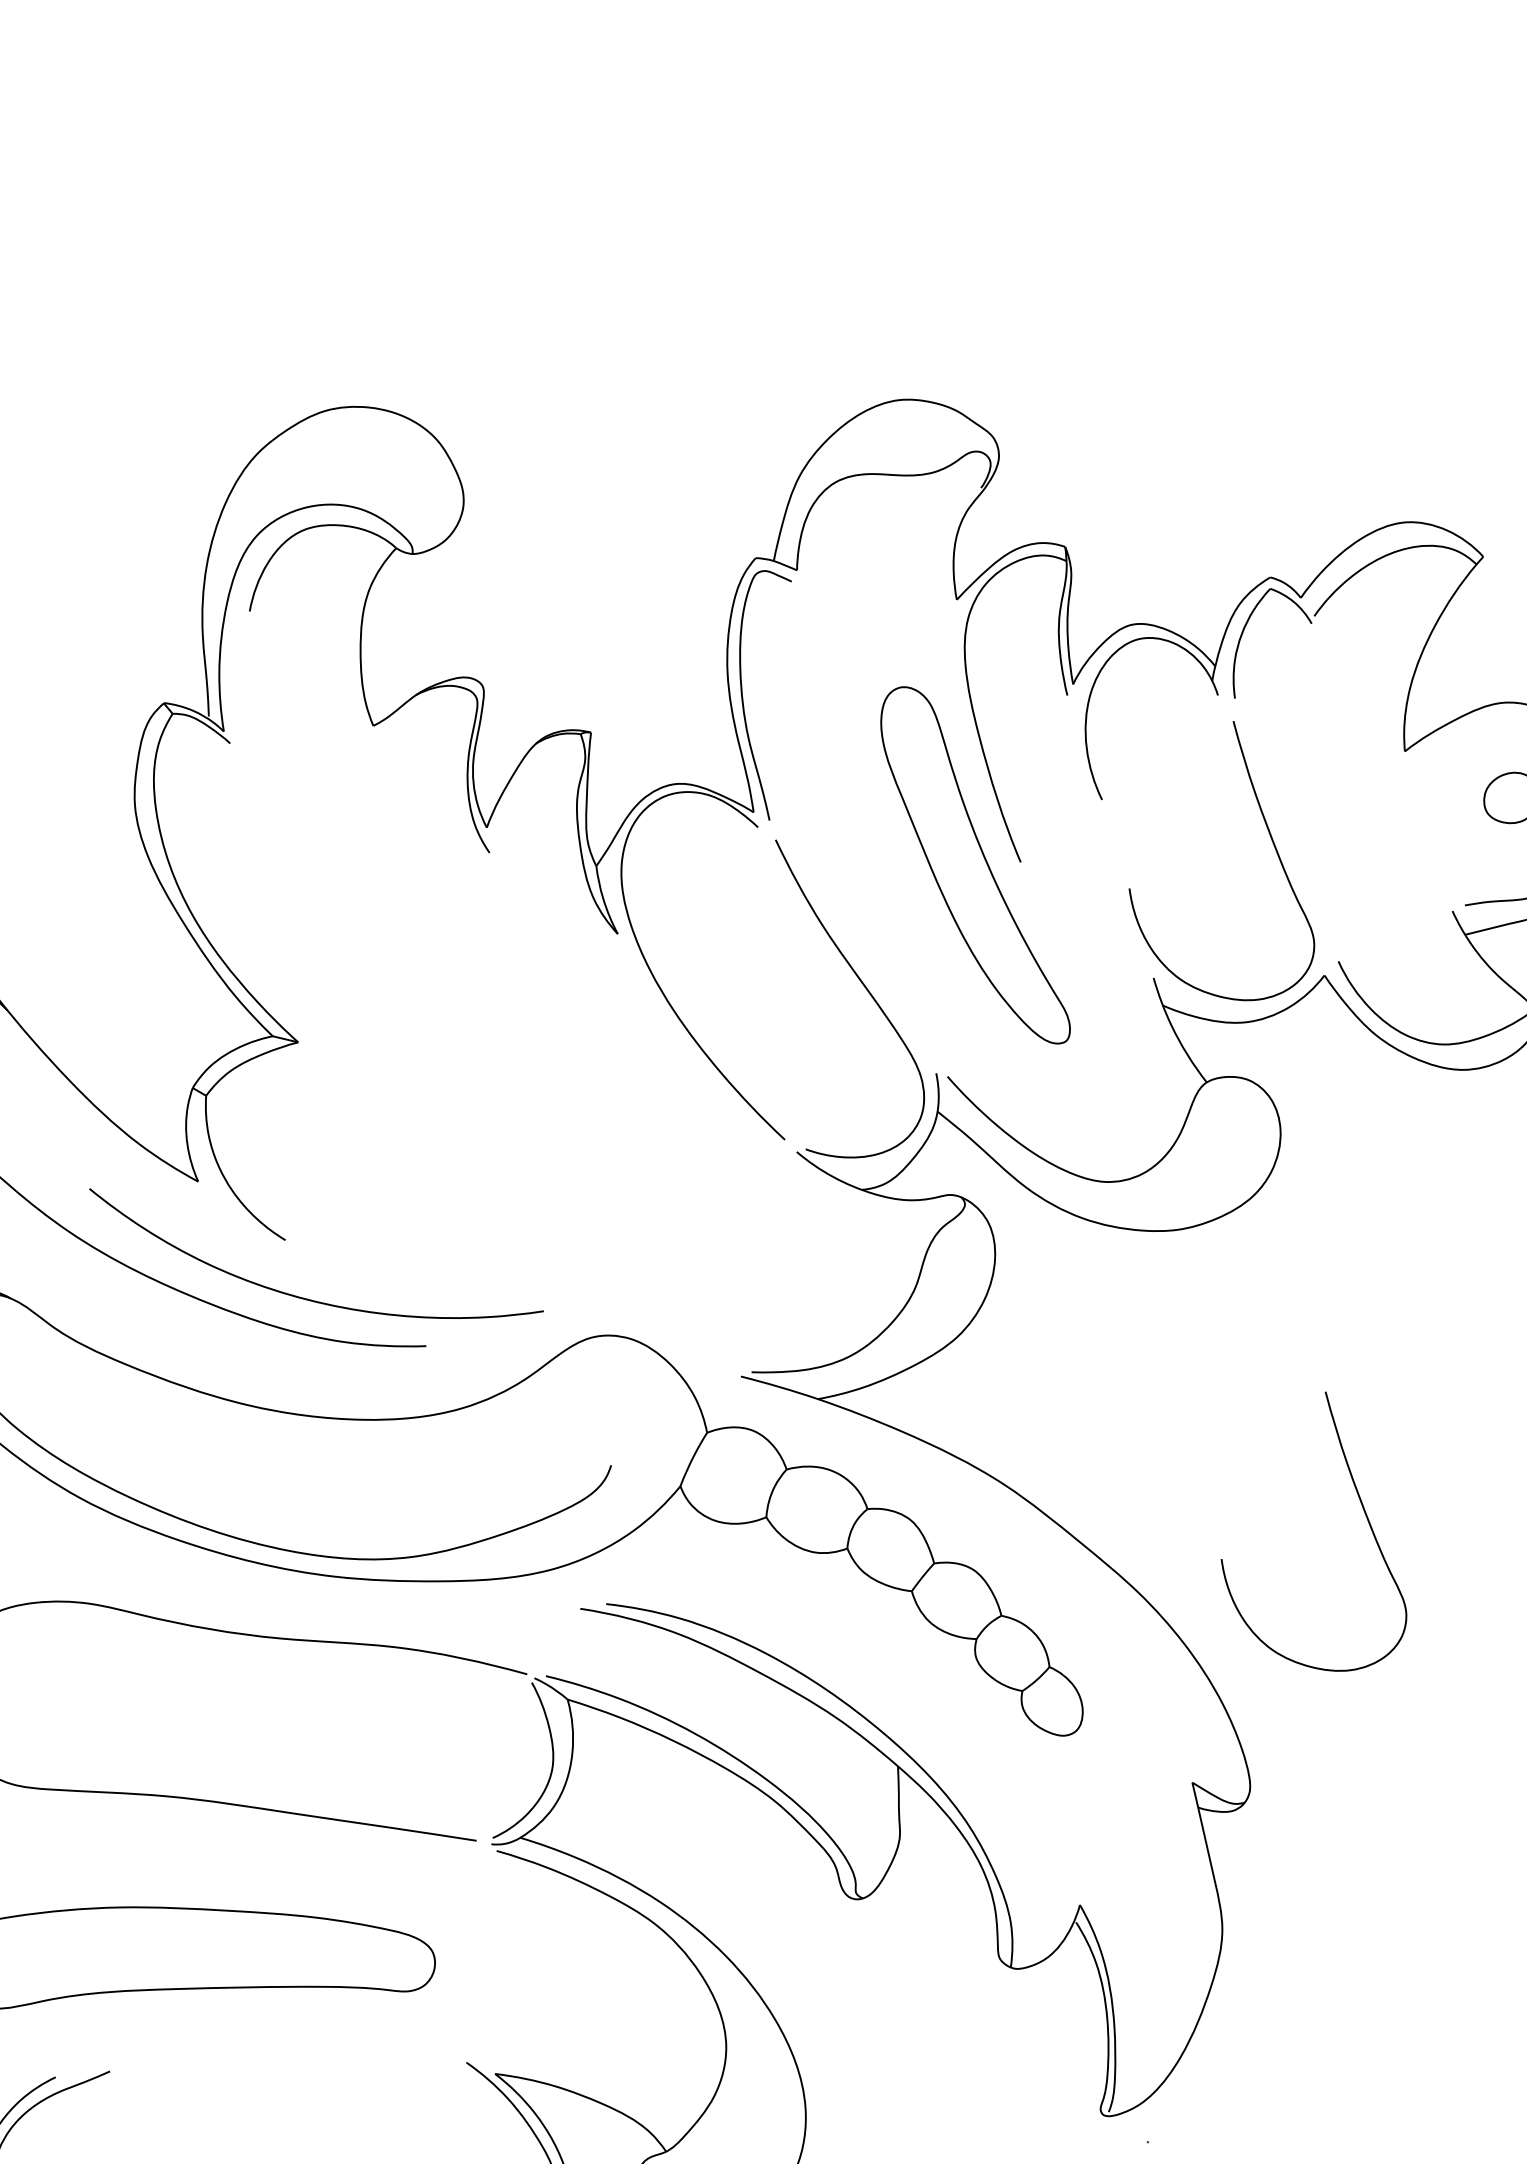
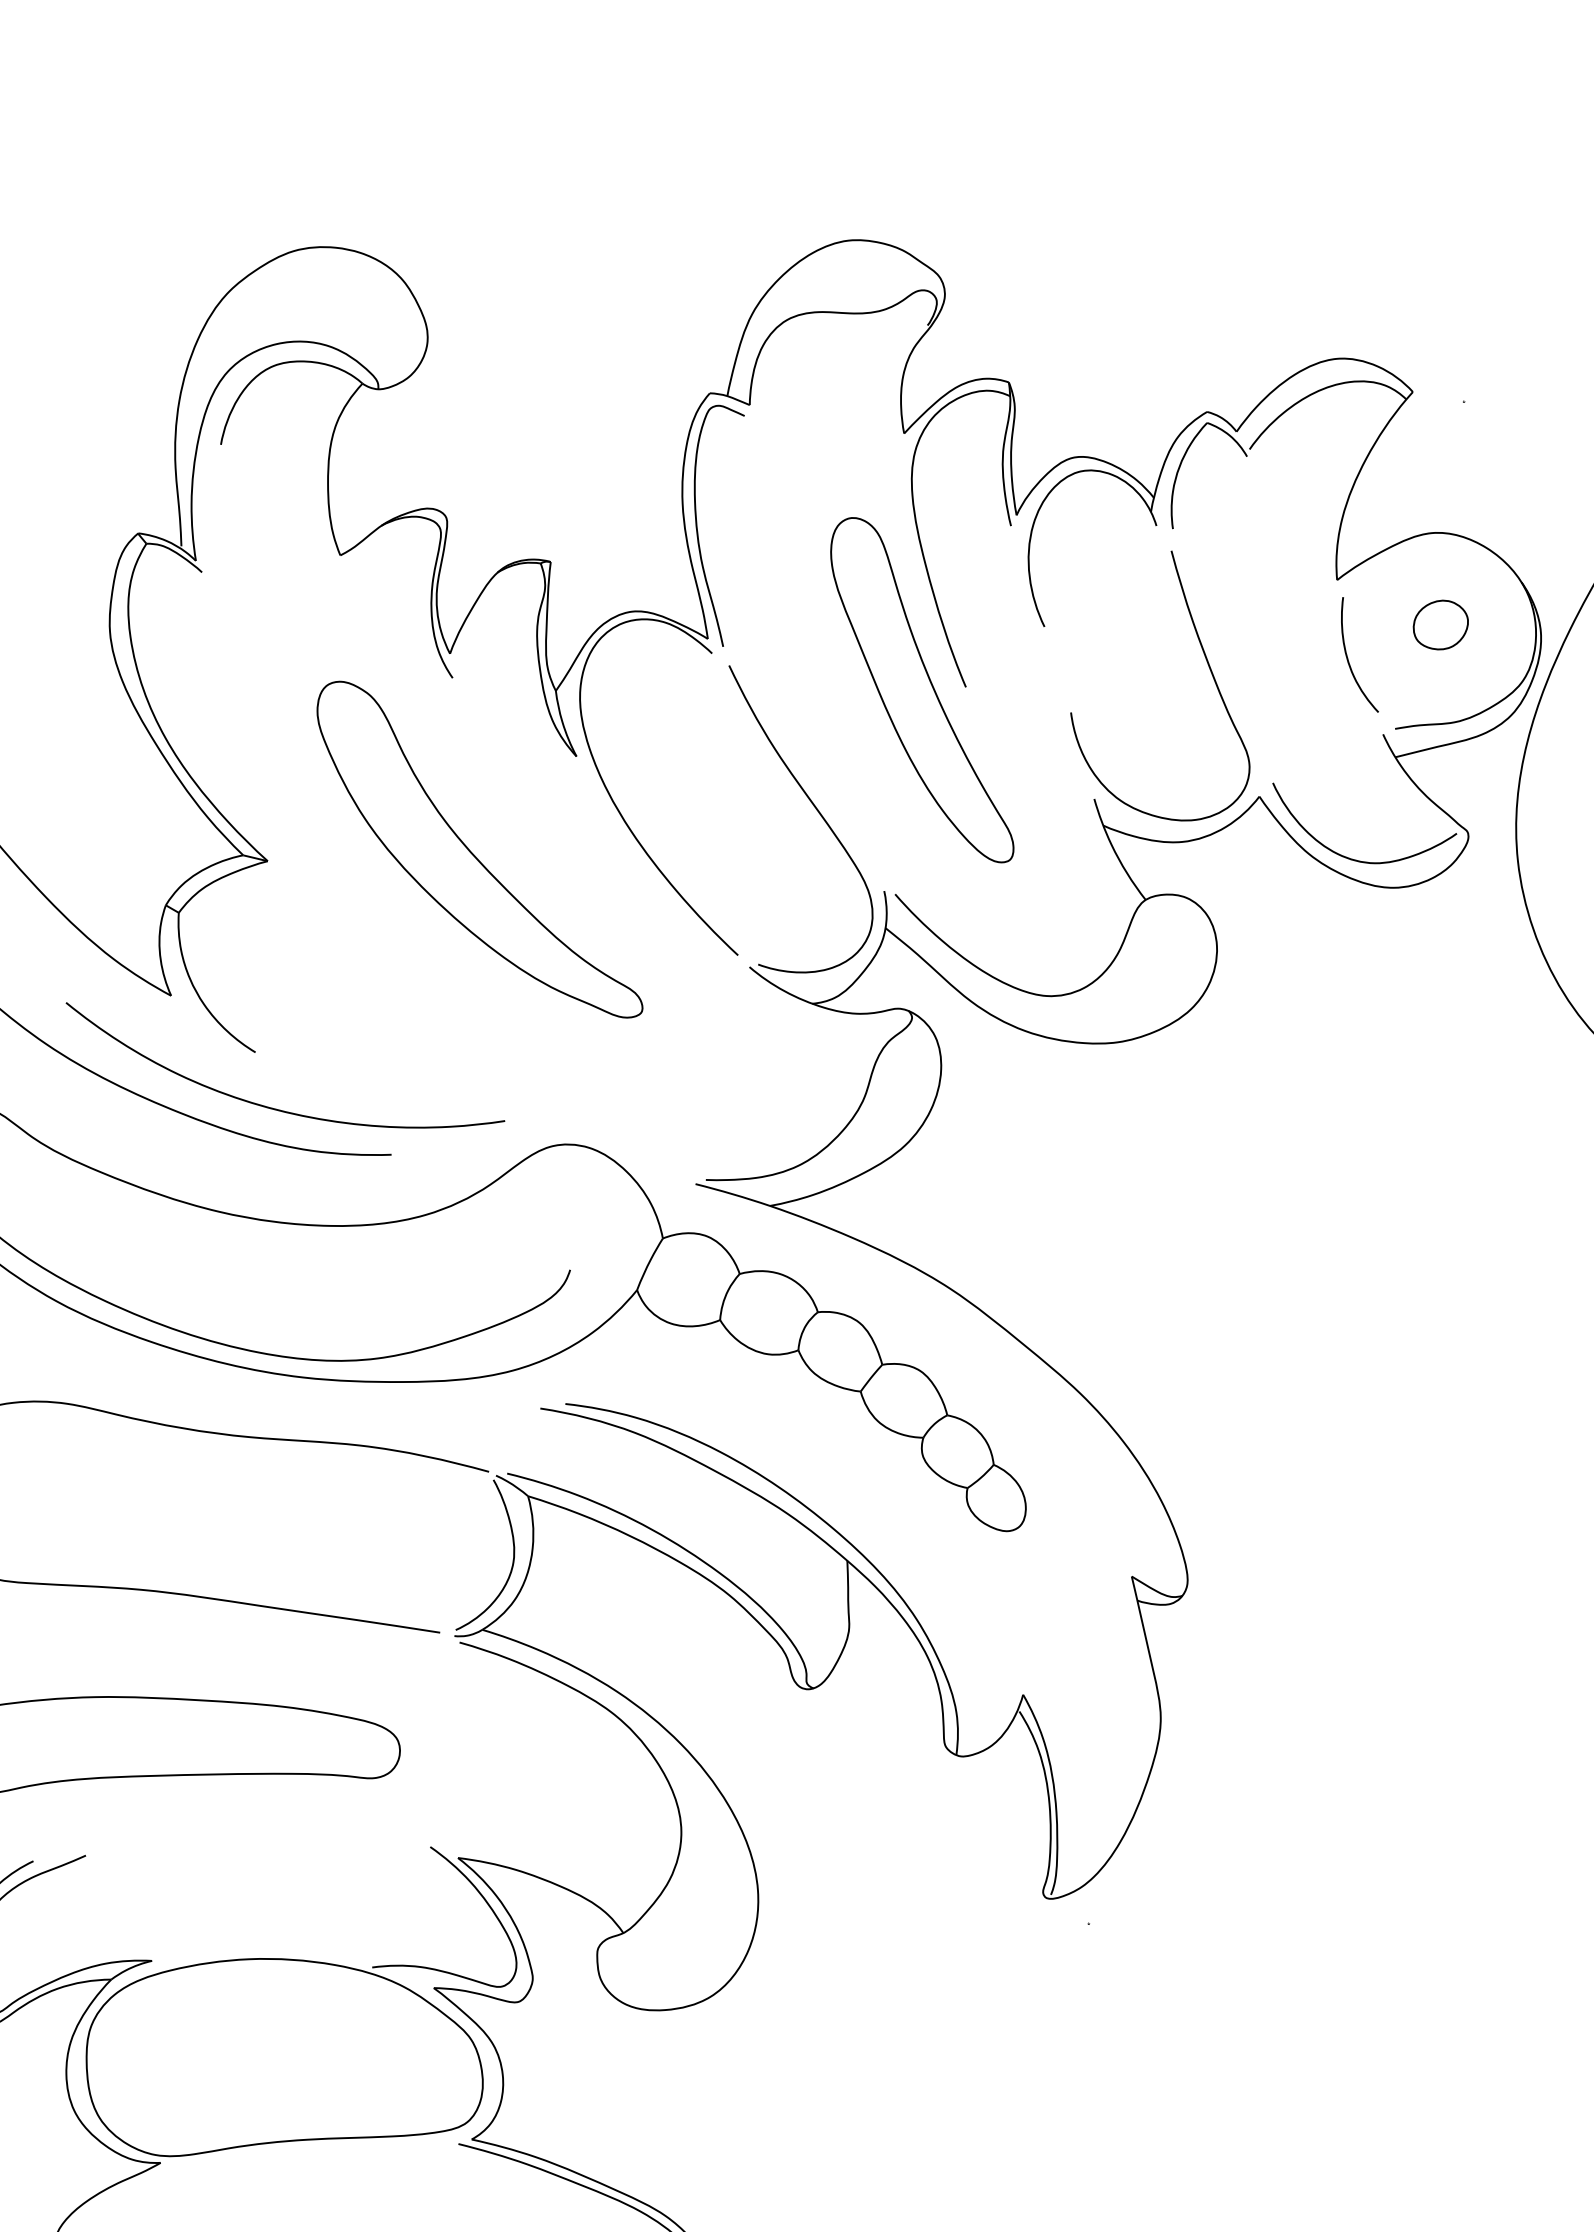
curve: (1416, 832) -> (1348, 658), added
part: (512, 1035) -> (474, 854), added
curve: (1363, 1512) -> (1297, 1315), removed

